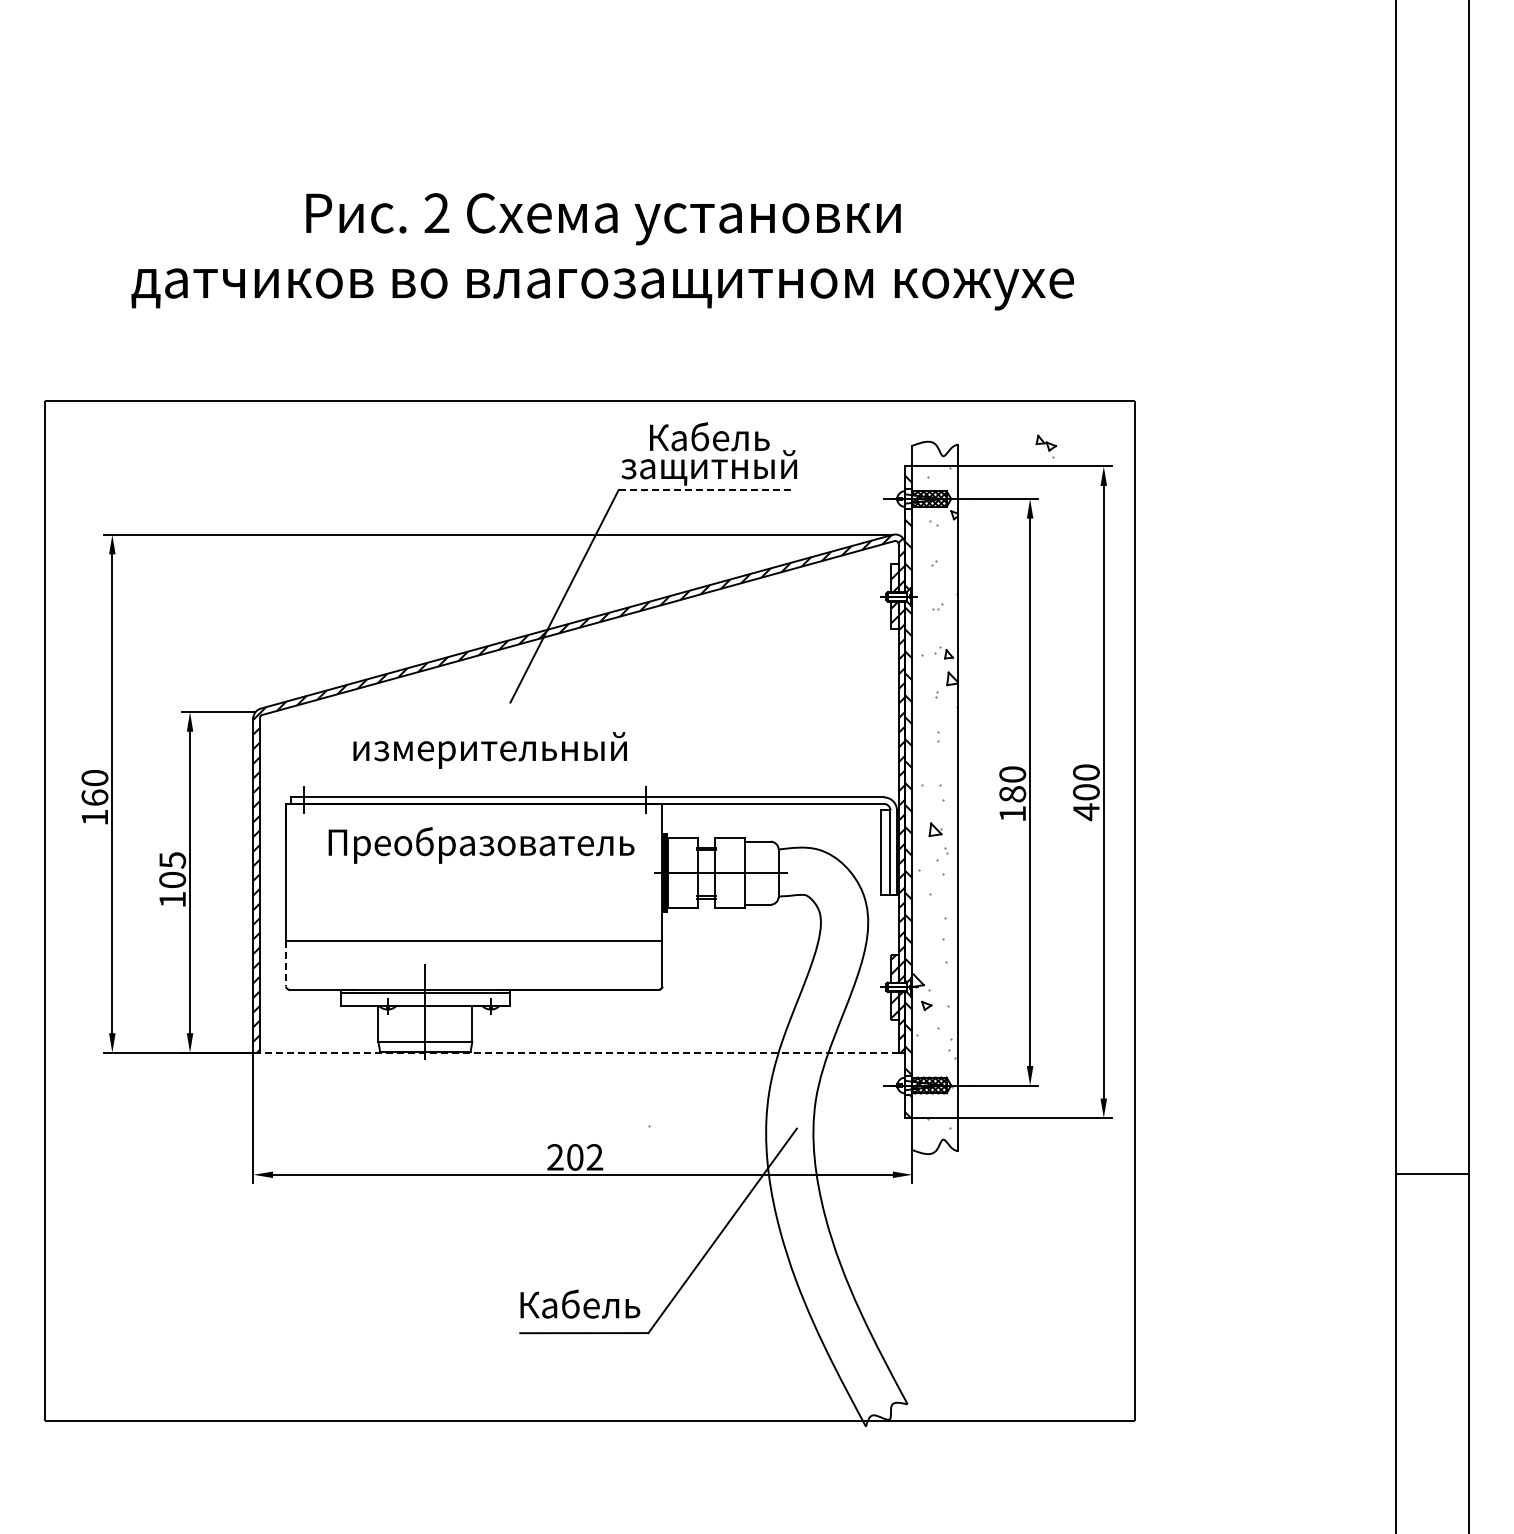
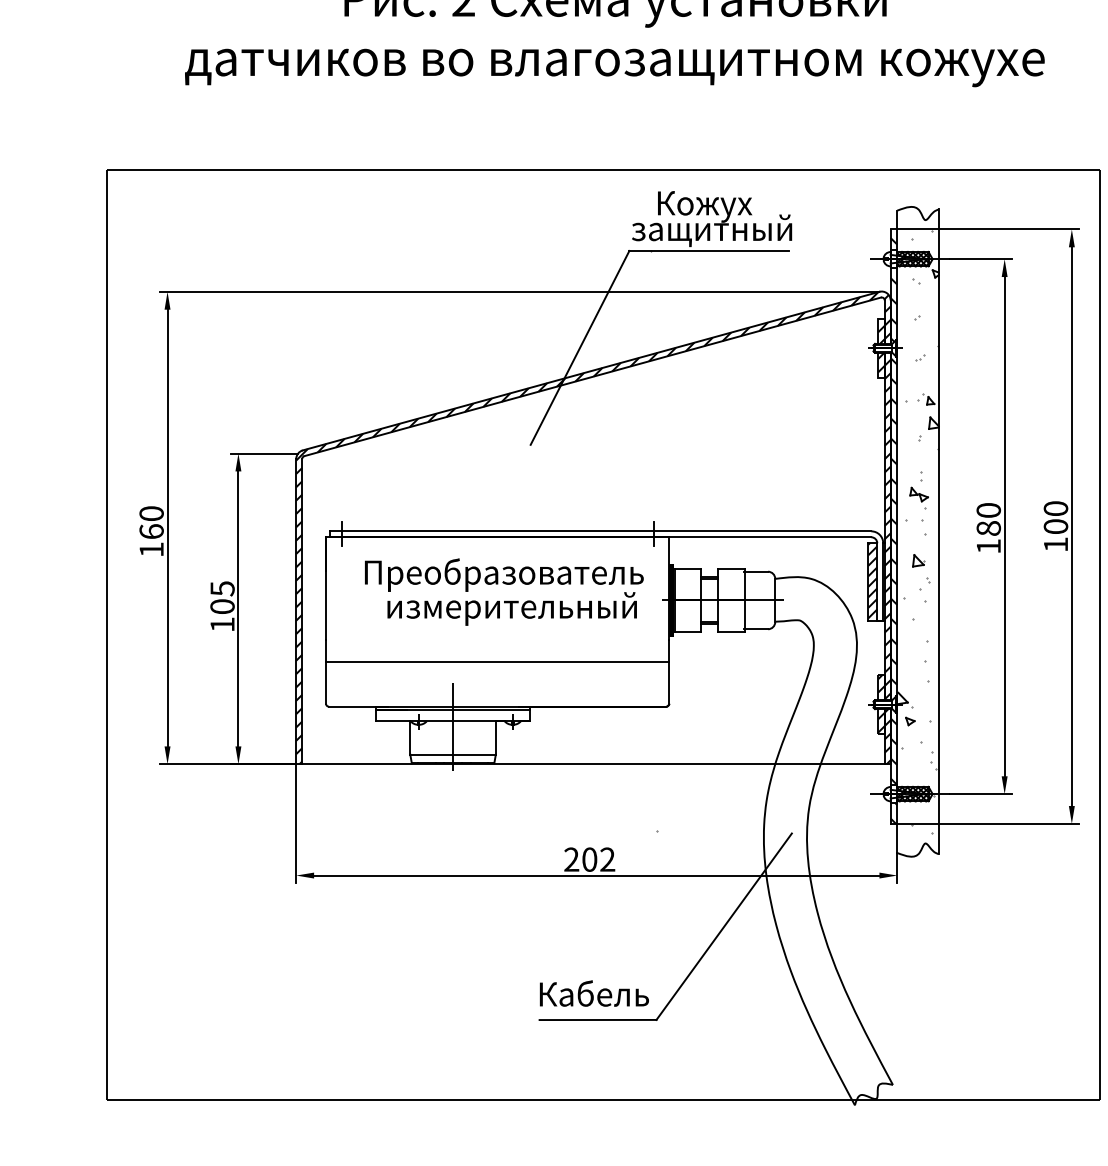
text: (720, 440) -> (722, 205), Кабель -> Кожух
part: (1046, 446) -> (919, 497), moved
line: (706, 490) -> (709, 251), dashed -> solid
text: (489, 750) -> (511, 608), moved
text: (1086, 812) -> (1056, 545), 400 -> 100
hatch: (885, 852) -> (872, 581), added
line: (286, 963) -> (326, 682), dashed -> solid
line: (576, 1052) -> (590, 764), dashed -> solid

